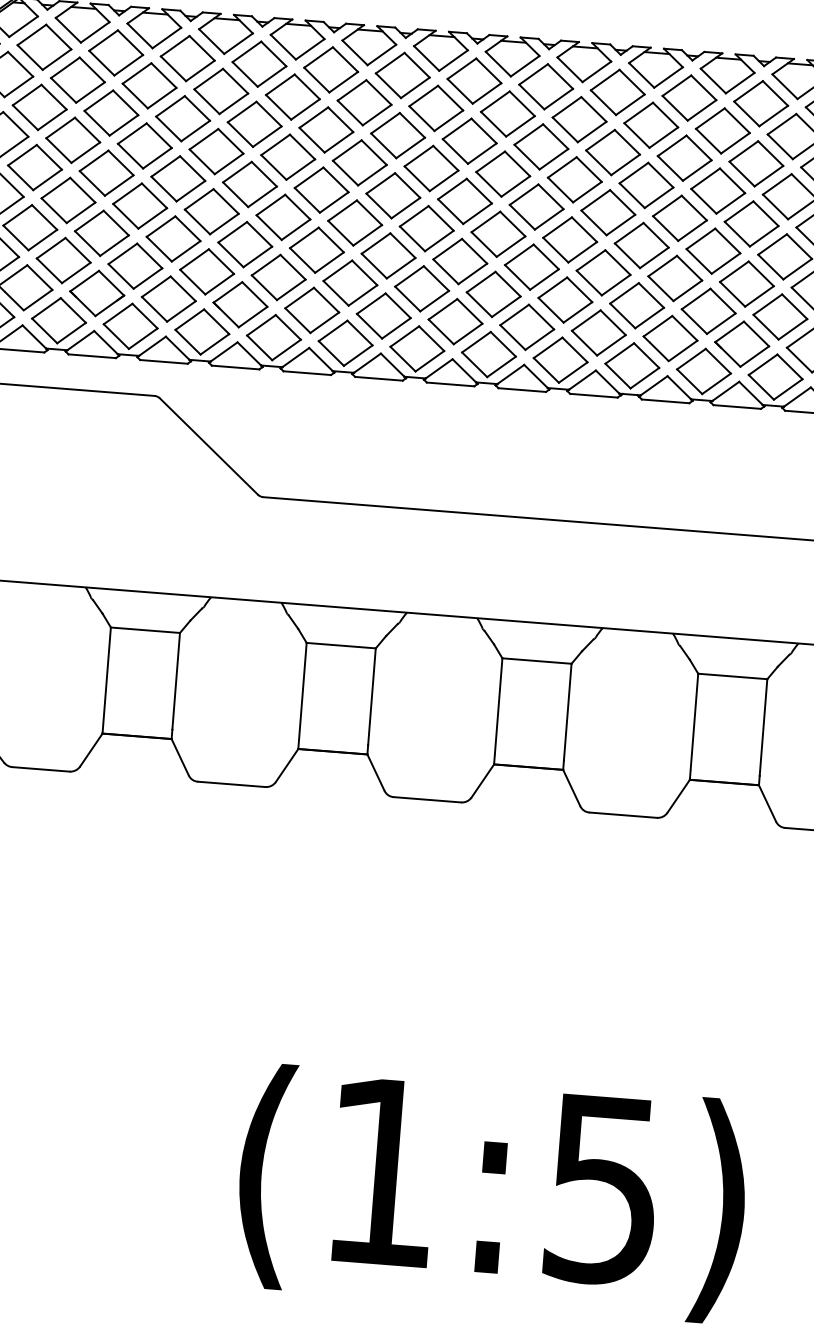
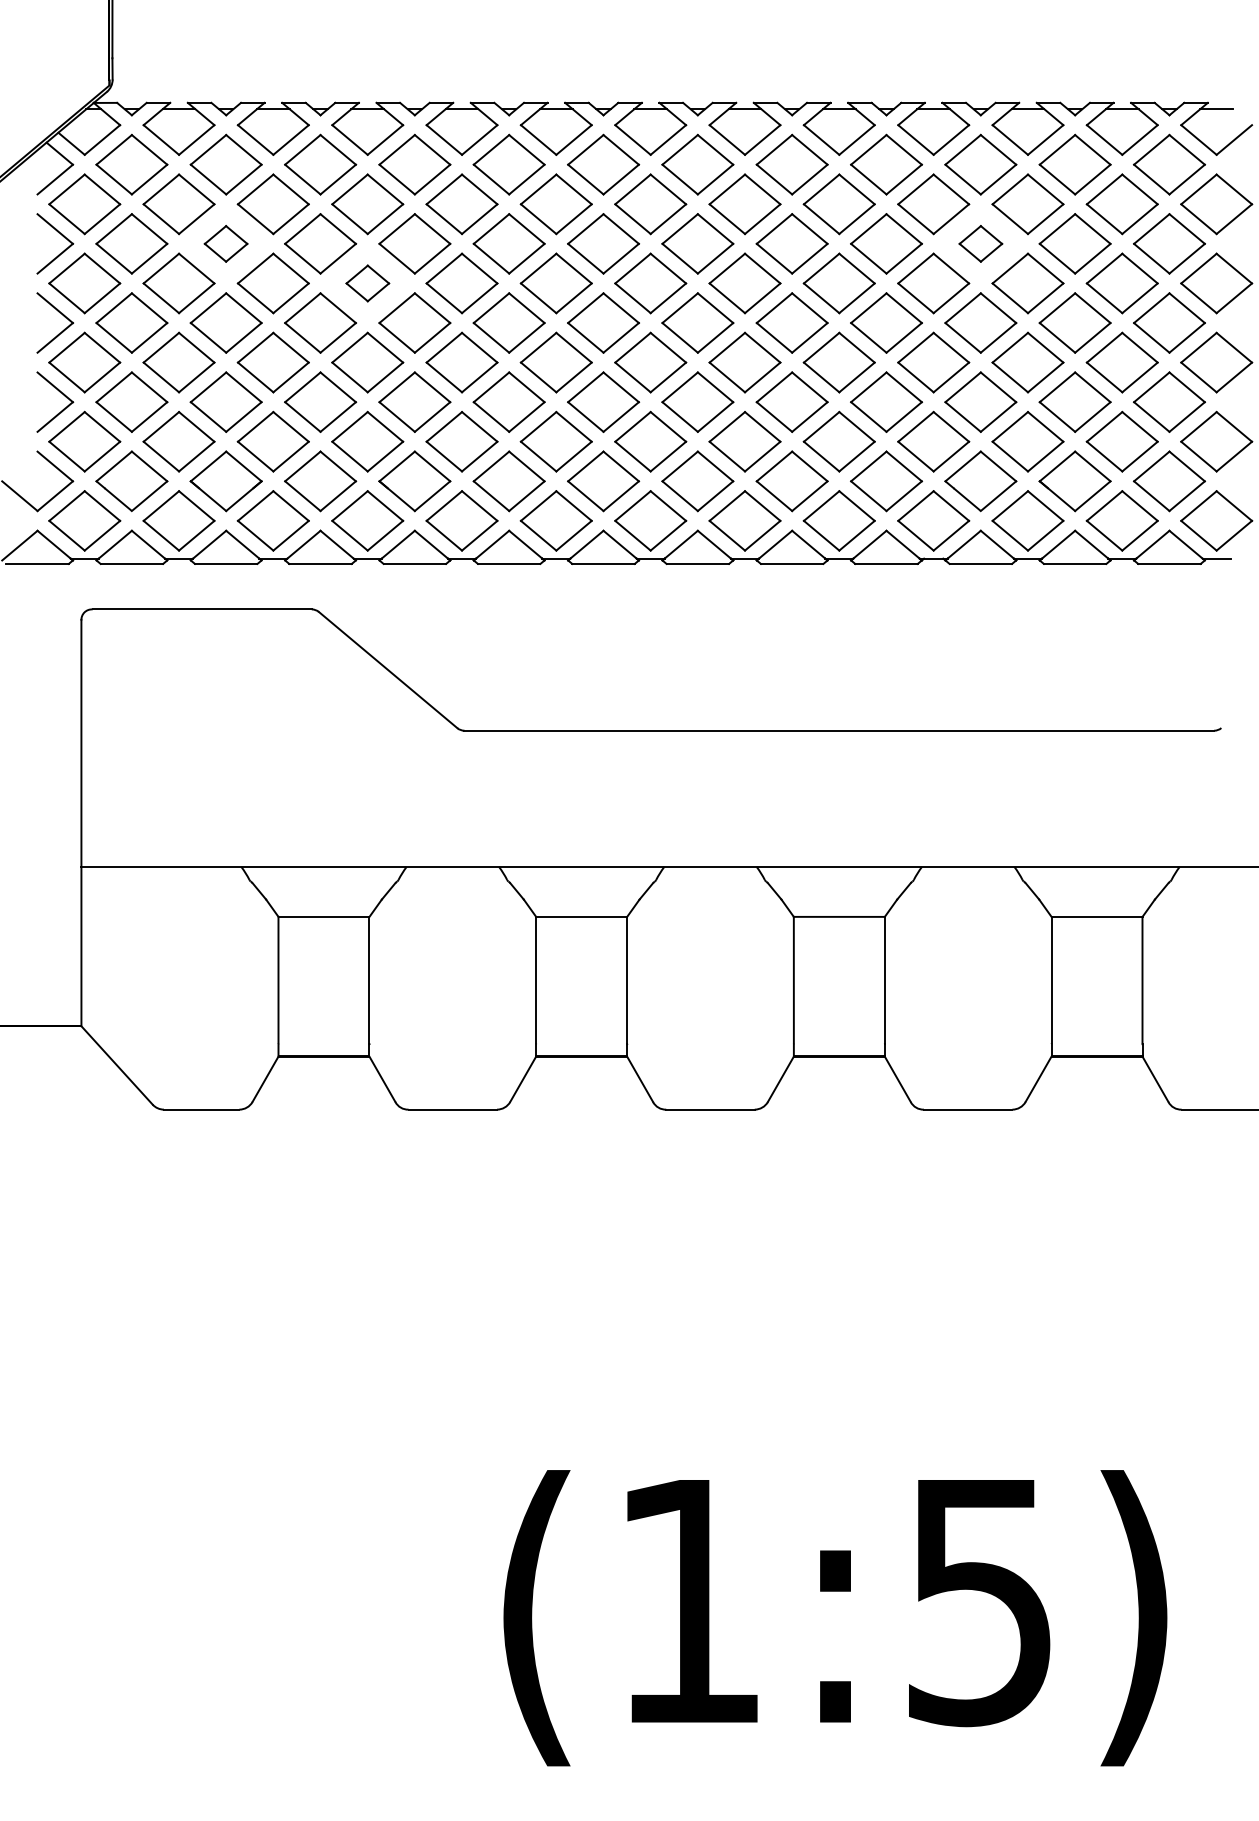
part: (110, 112) -> (225, 243), size x0.6
part: (216, 151) -> (367, 283), size x0.6
part: (684, 157) -> (980, 243), size x0.6

